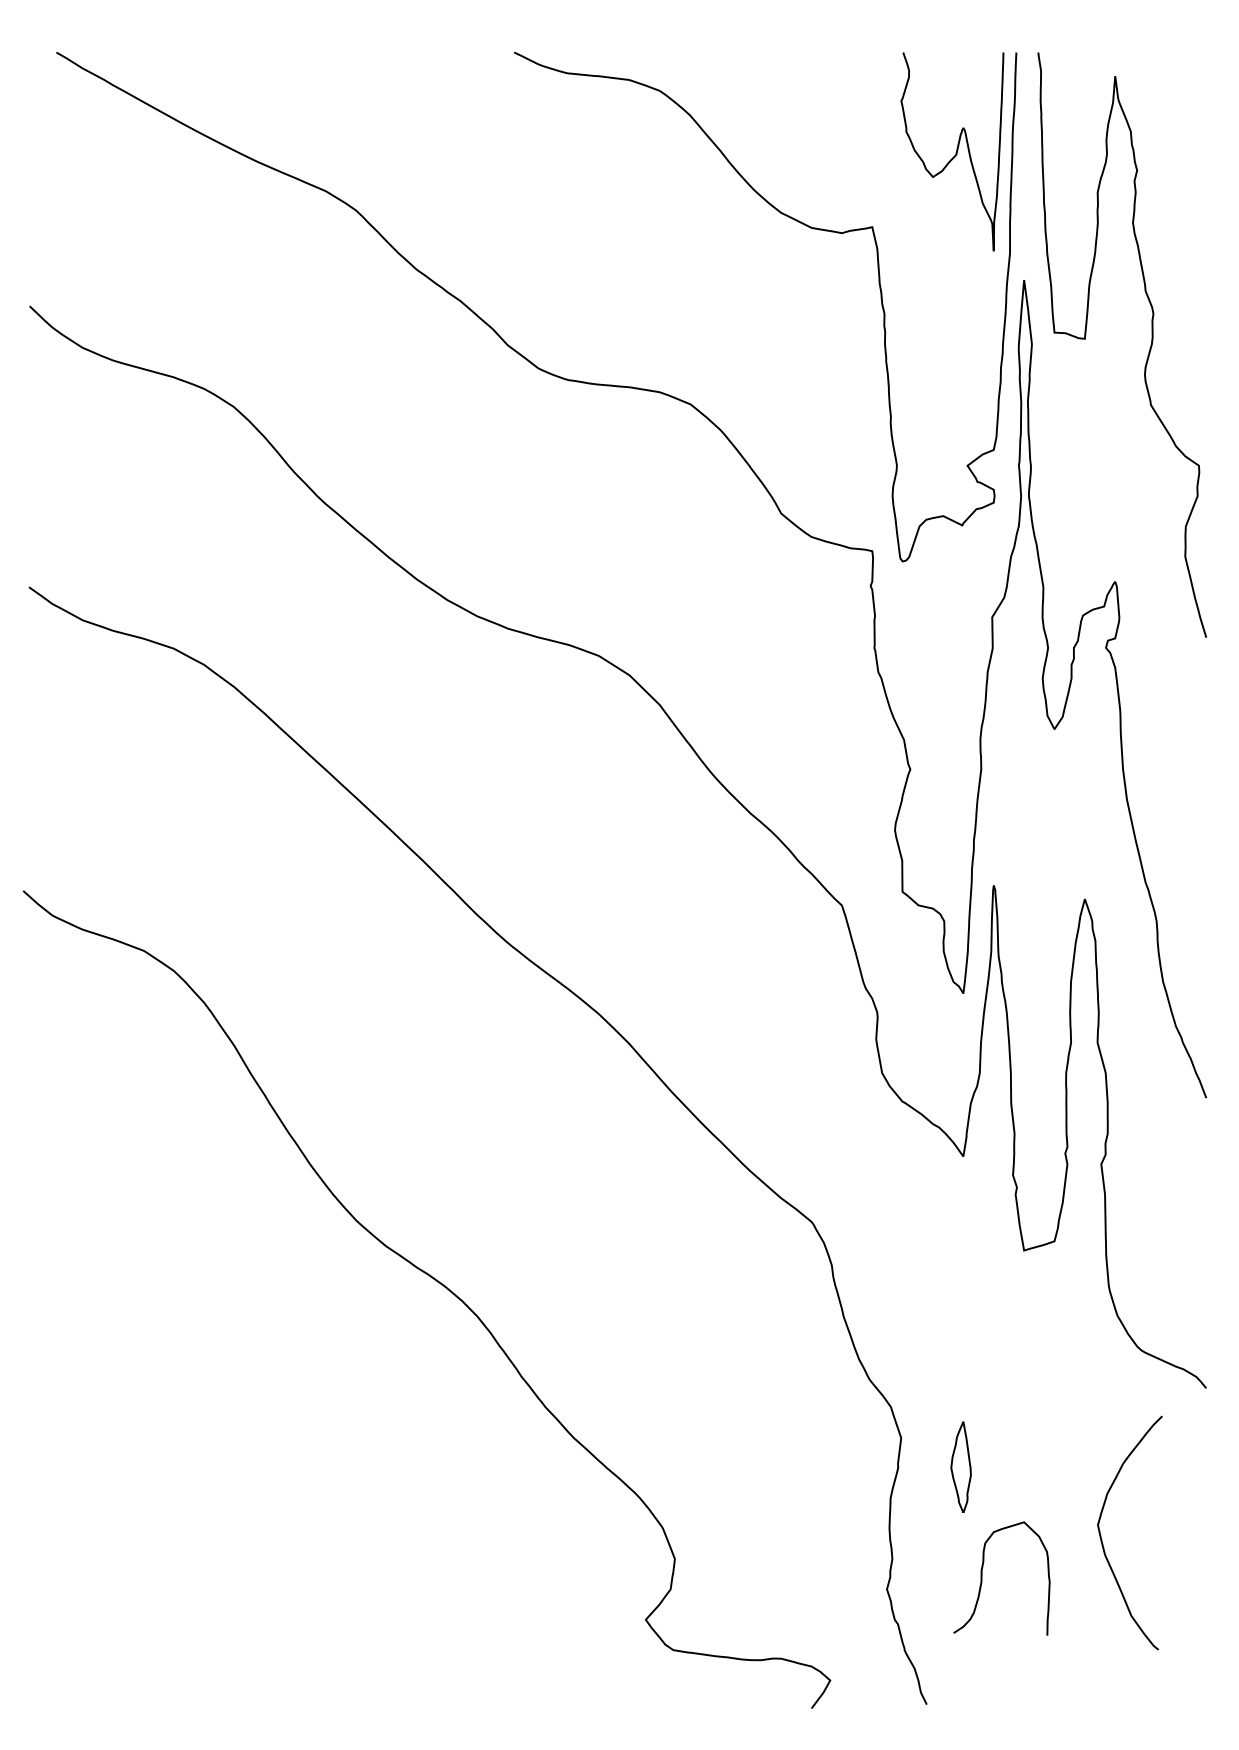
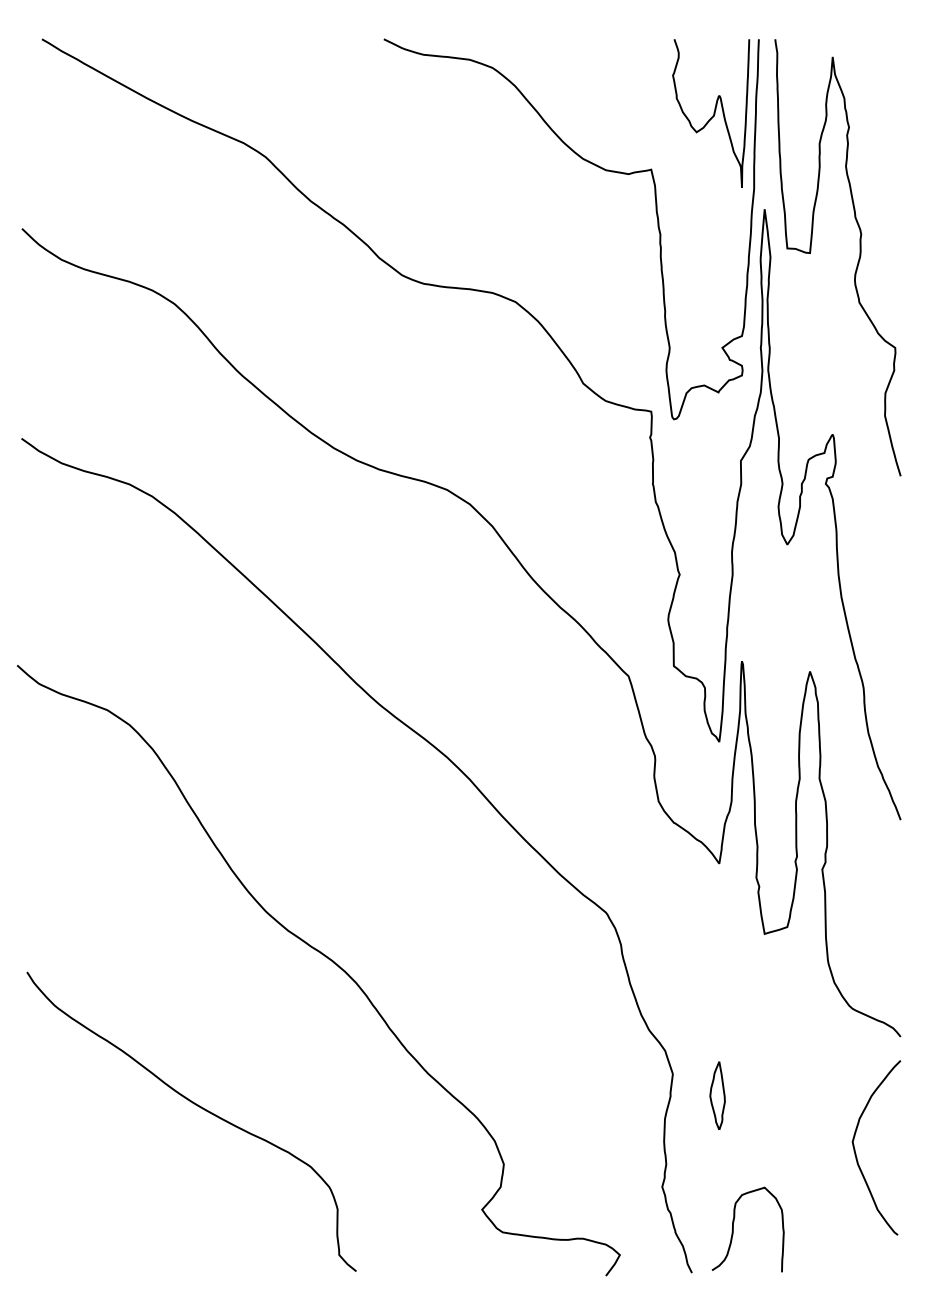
curve: (266, 1482) -> (198, 1107), added
curve: (1102, 1539) -> (856, 1152), moved
curve: (982, 1578) -> (733, 1229), moved

